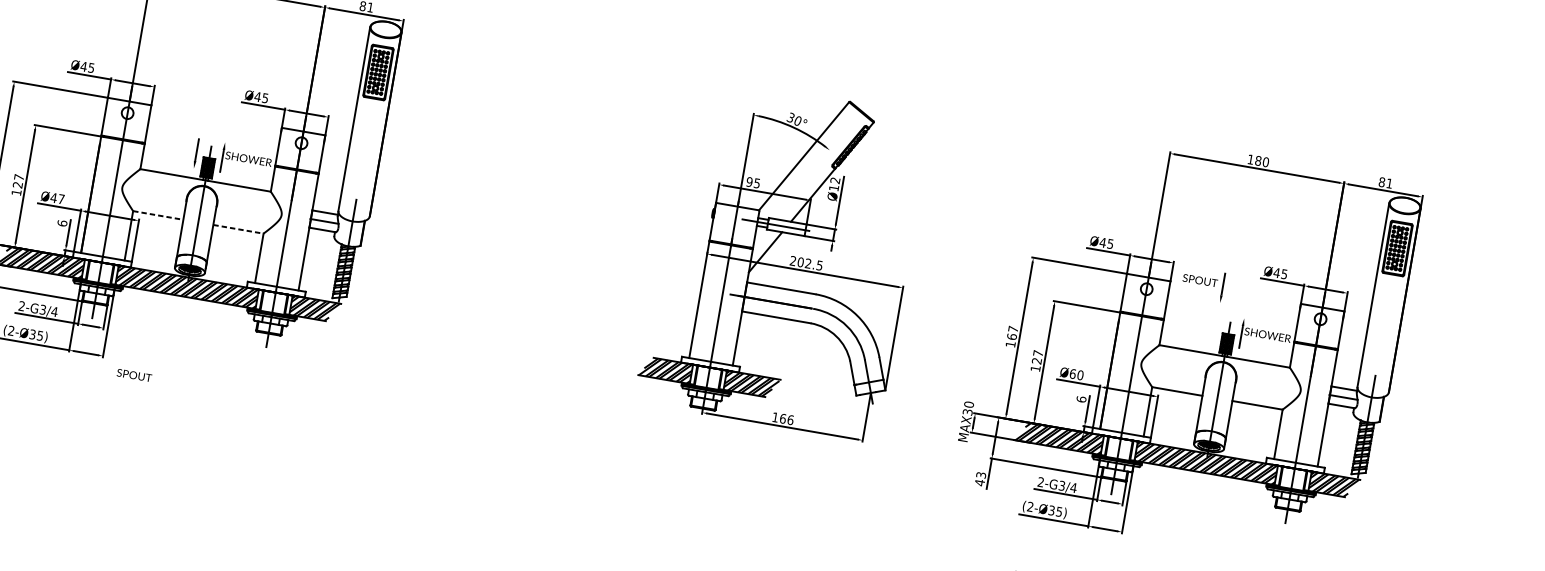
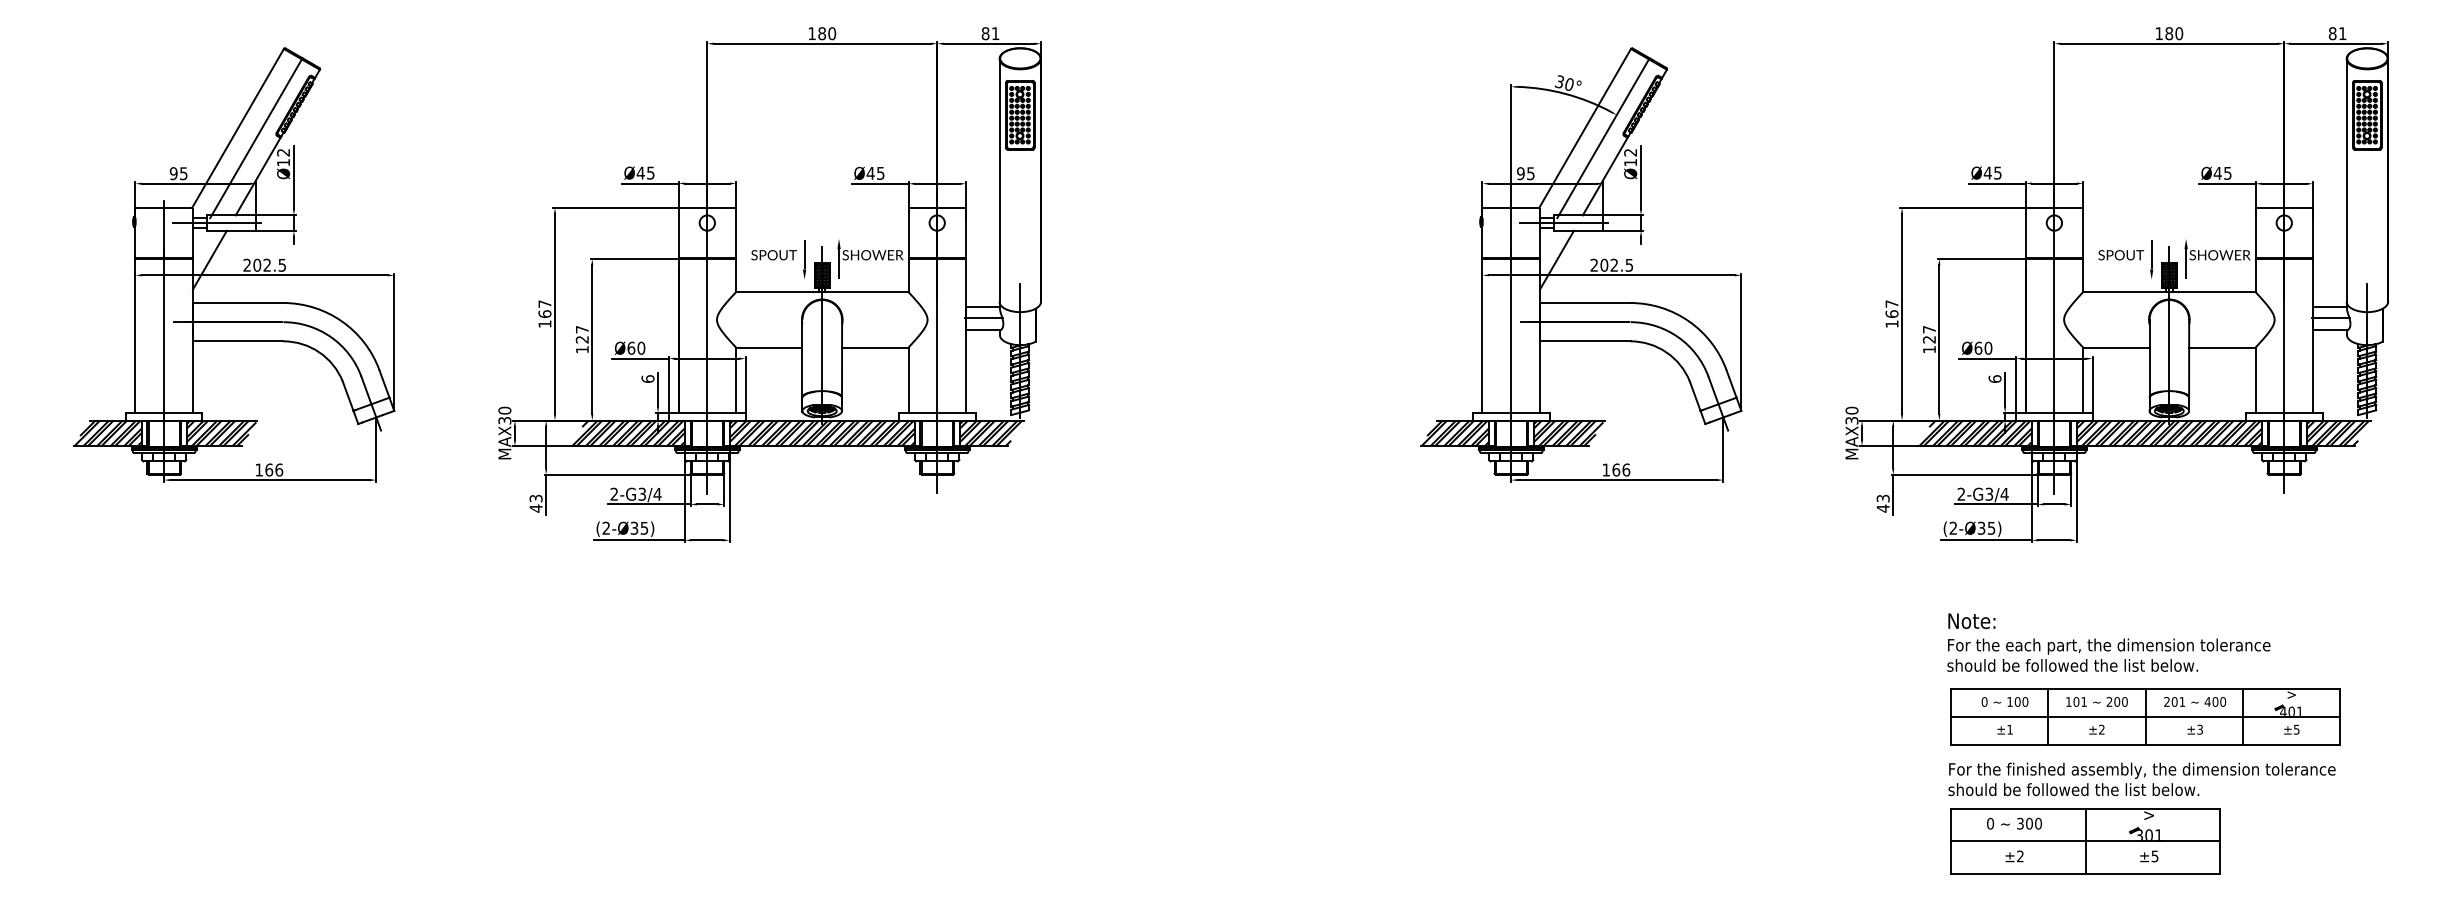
line: (816, 166) -> (1603, 138), added
text: (57, 198) -> (636, 347), Ø47 -> Ø60
line: (158, 215) -> (769, 347), dashed -> solid
line: (238, 229) -> (875, 347), dashed -> solid
part: (1202, 284) -> (2125, 259), moved
text: (133, 375) -> (773, 255), moved

